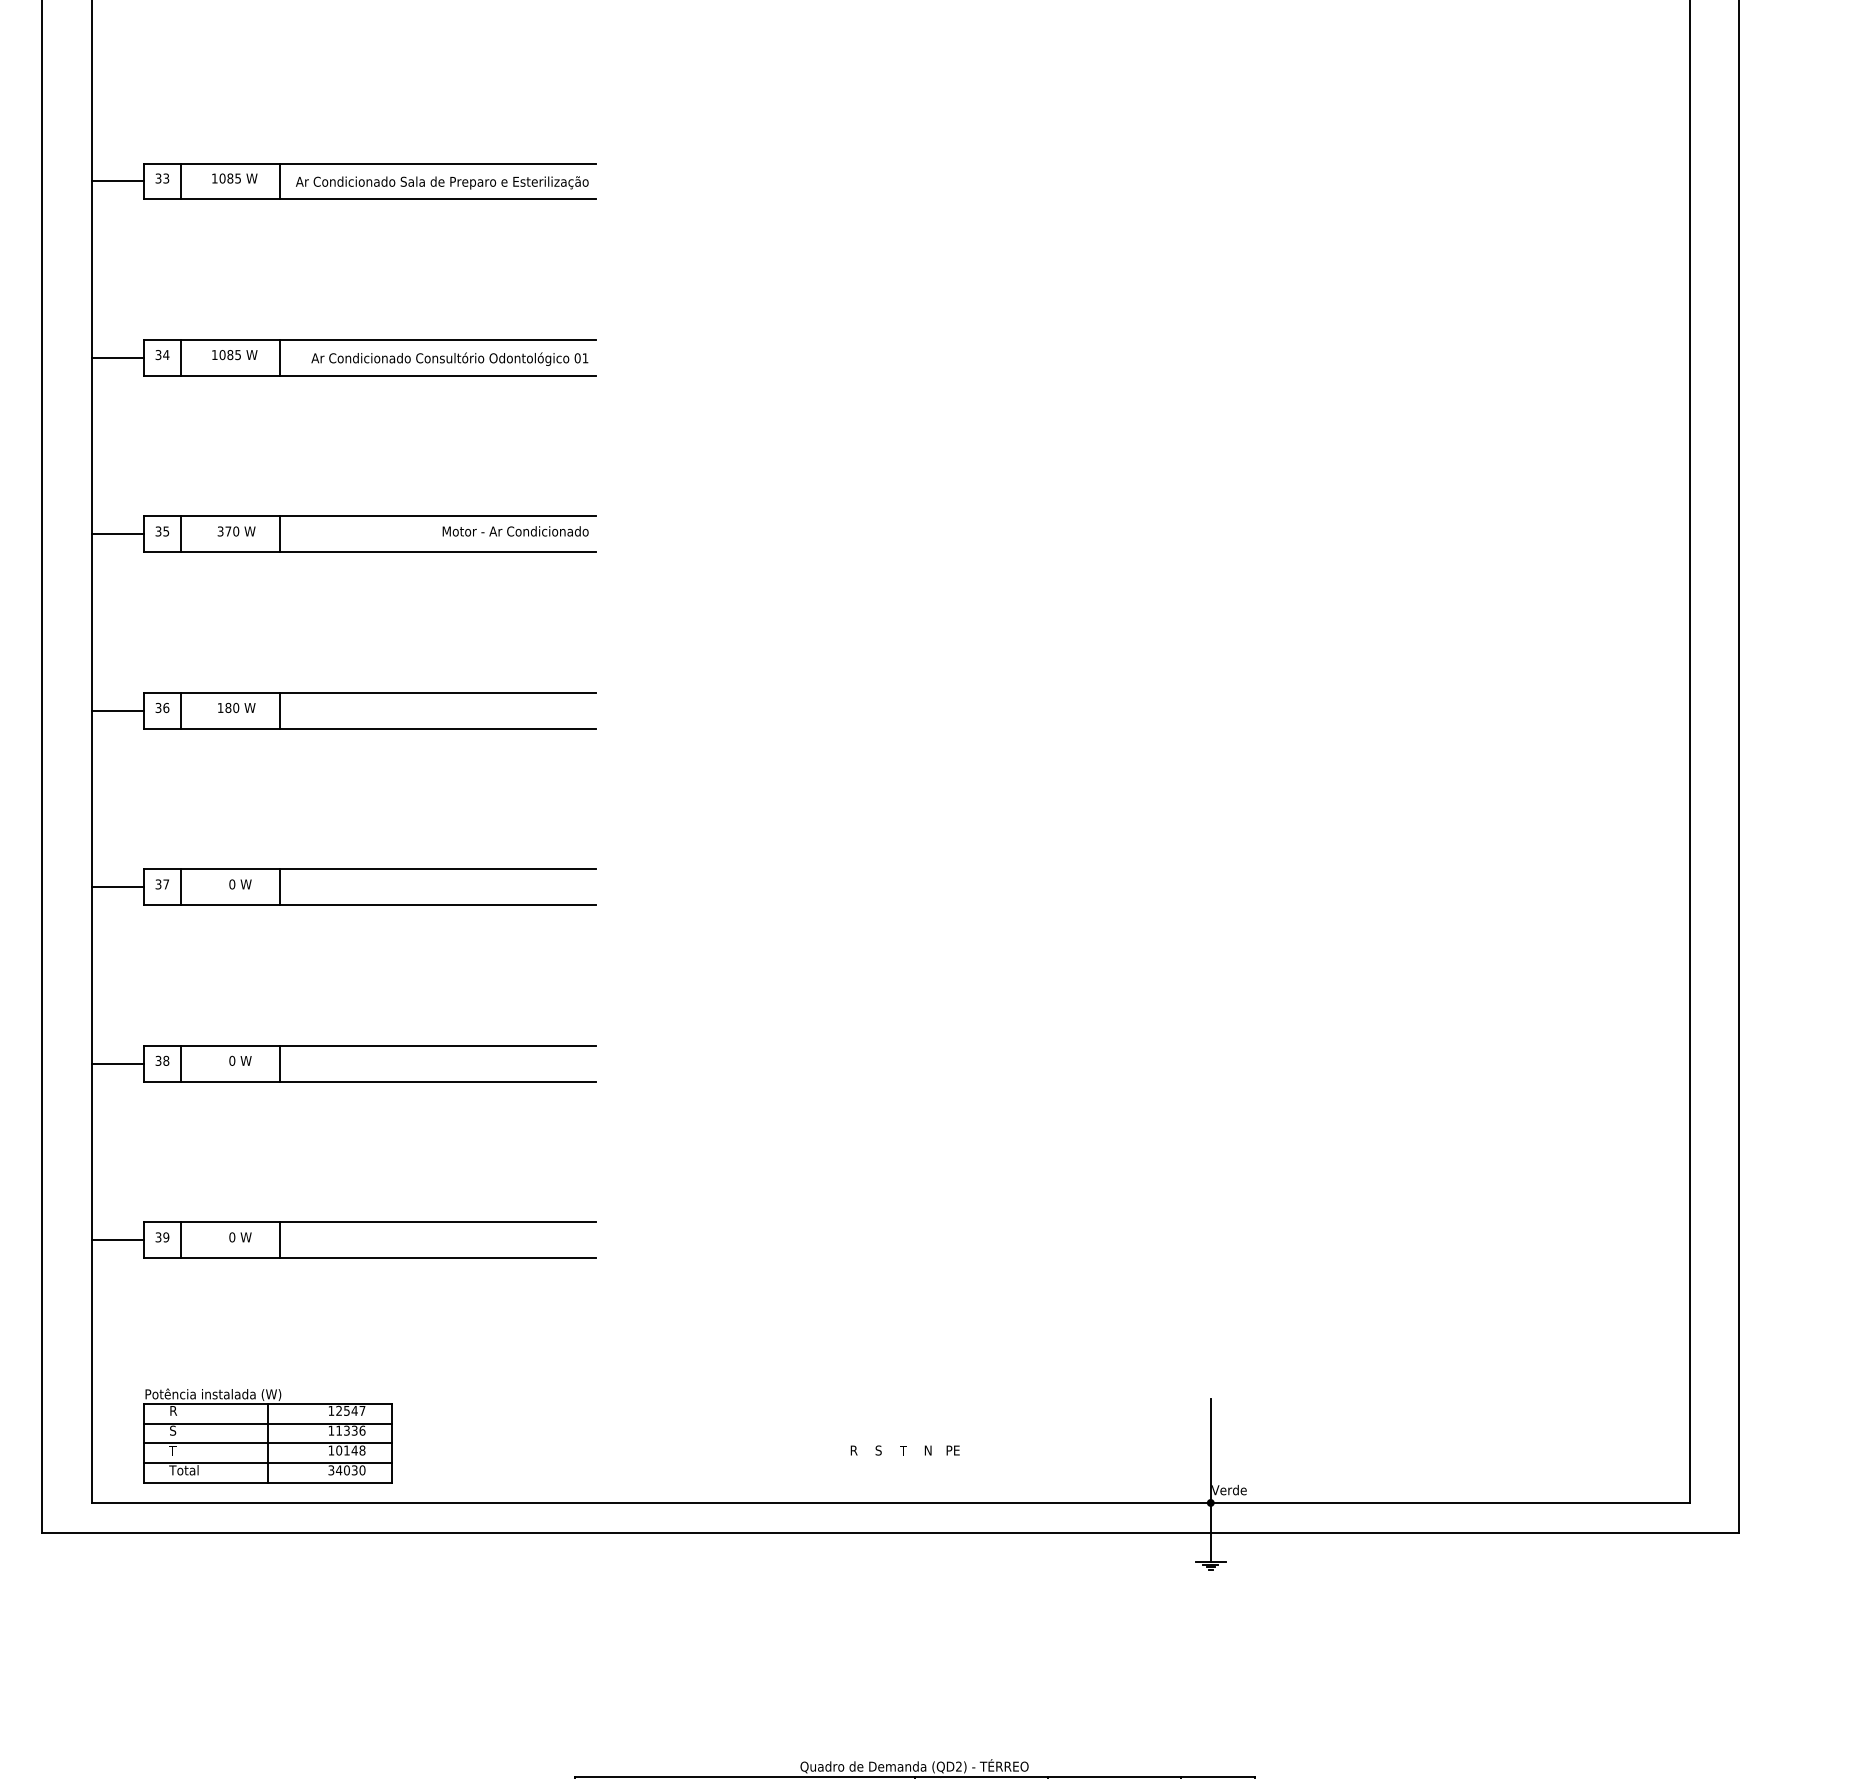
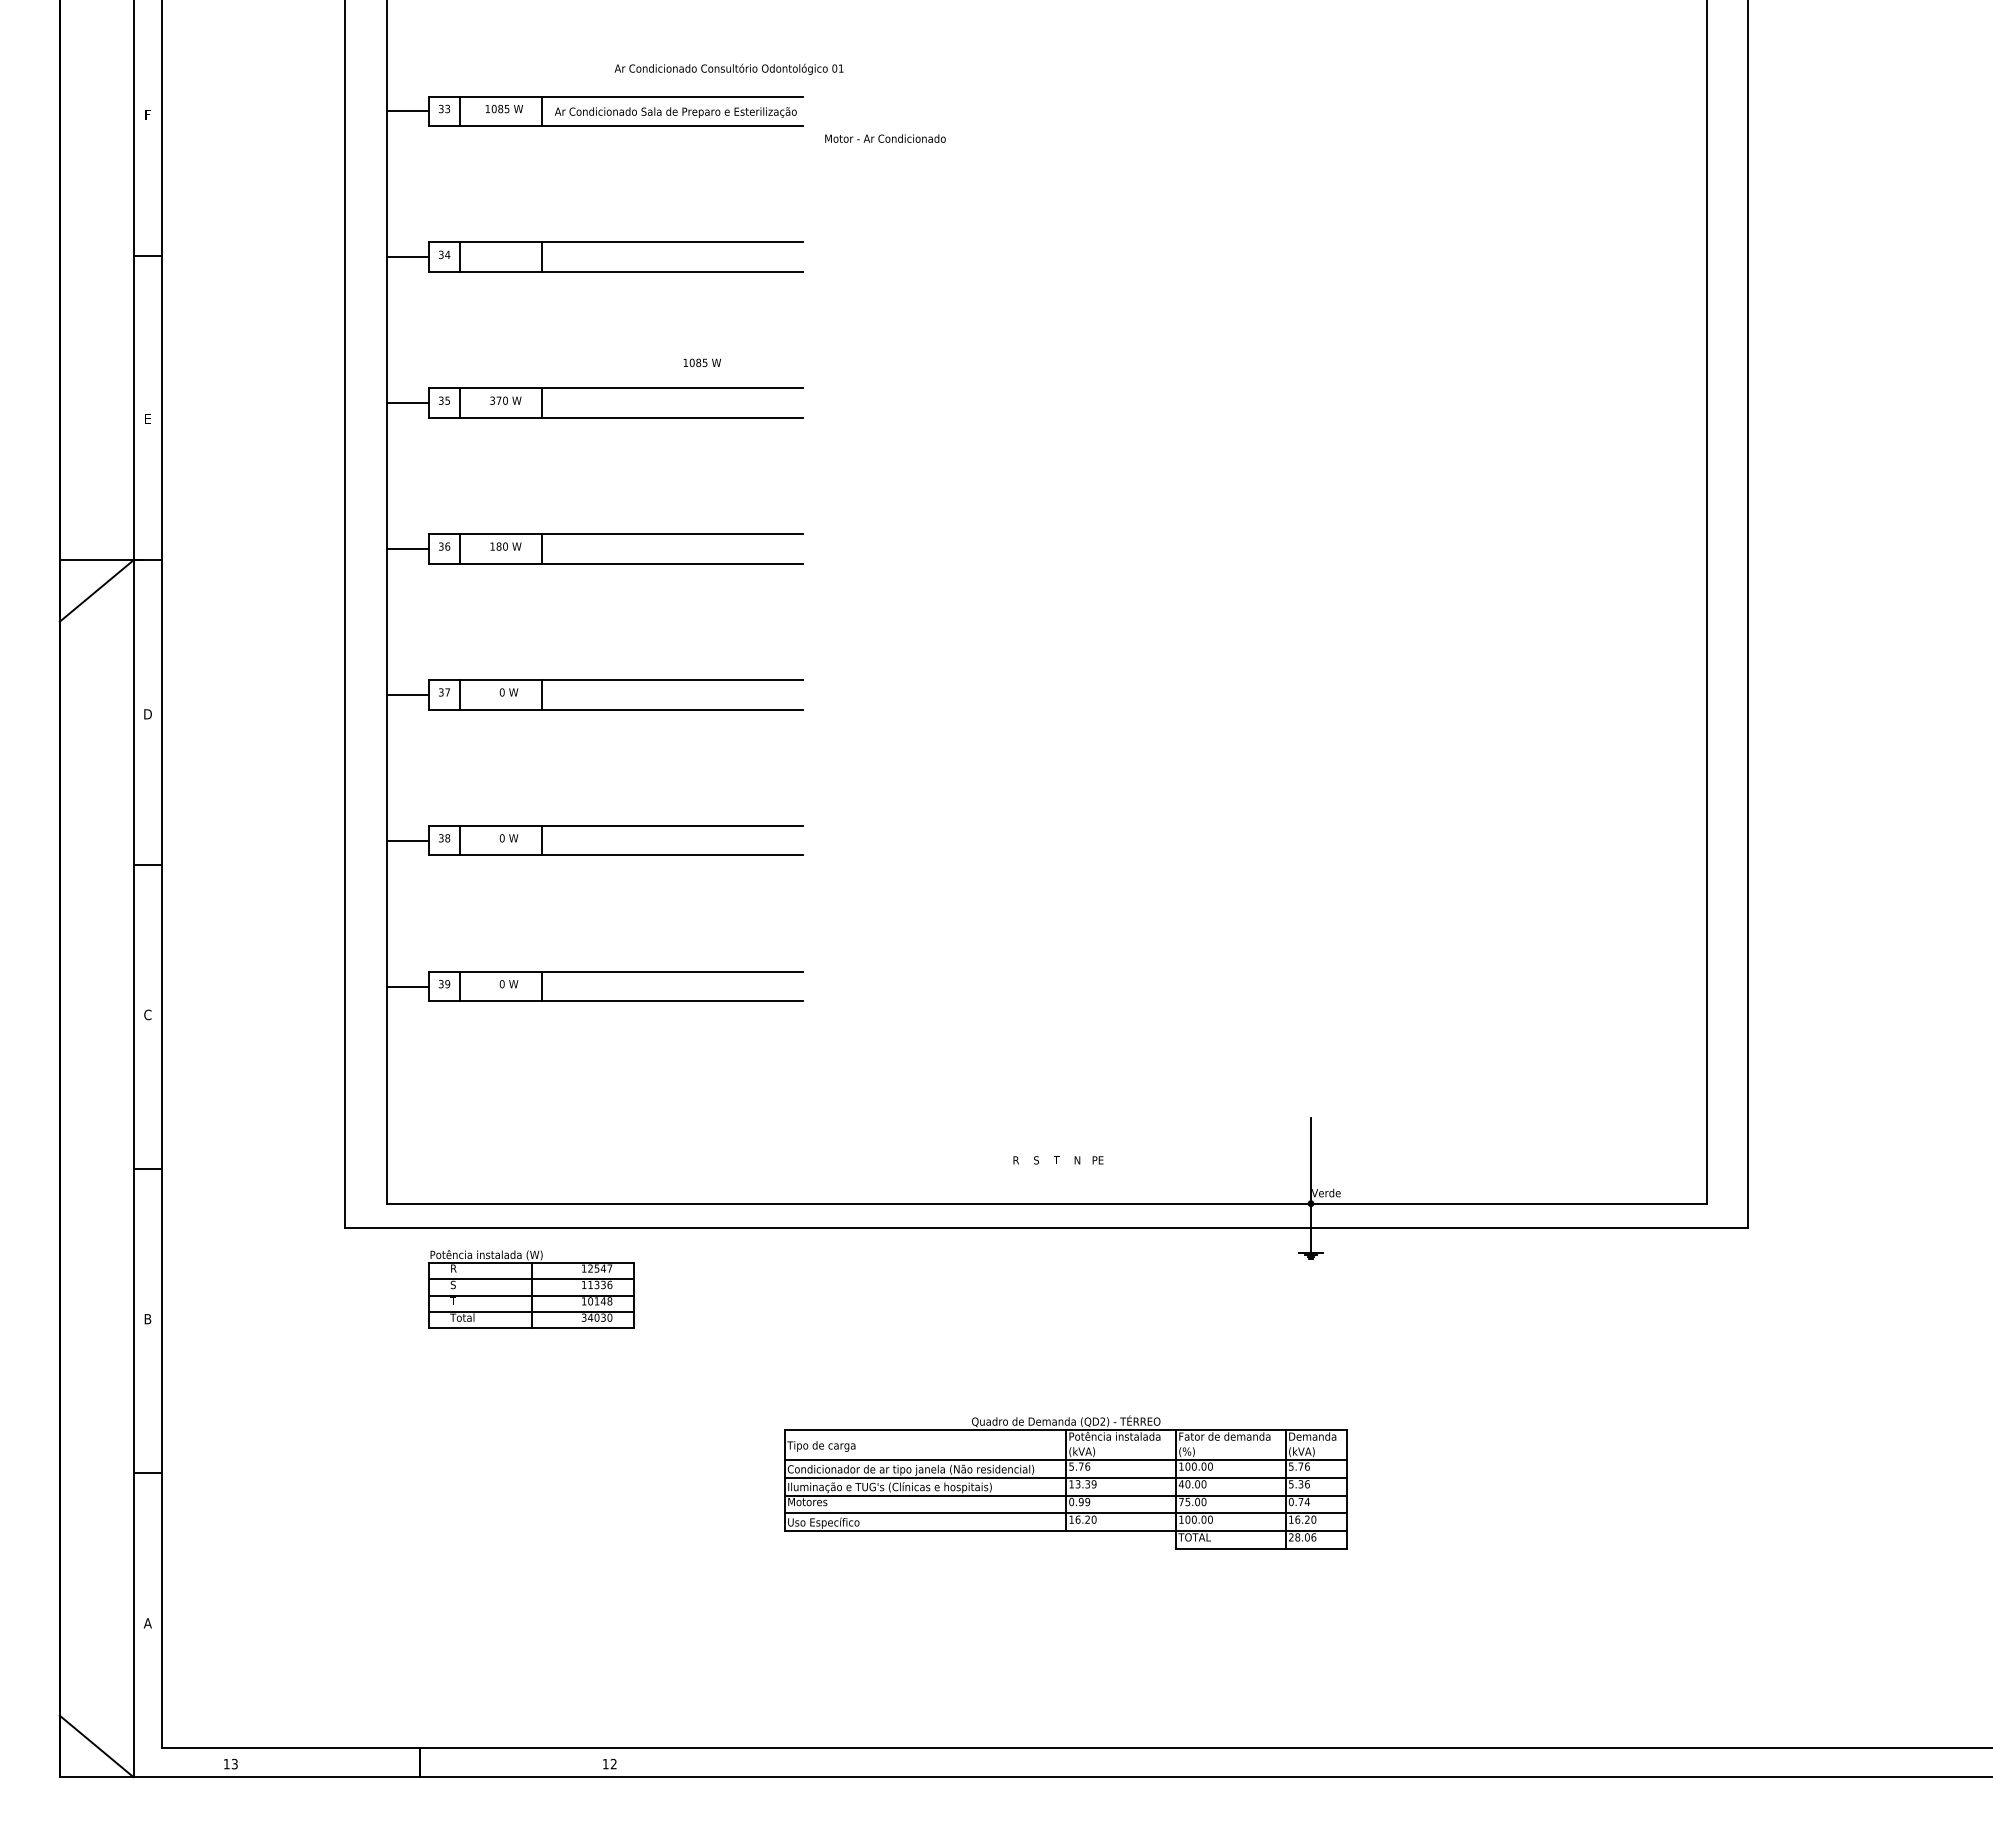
text: (233, 354) -> (701, 362), moved
text: (449, 358) -> (728, 68), moved
text: (515, 531) -> (885, 138), moved
part: (267, 1436) -> (531, 1289), moved

